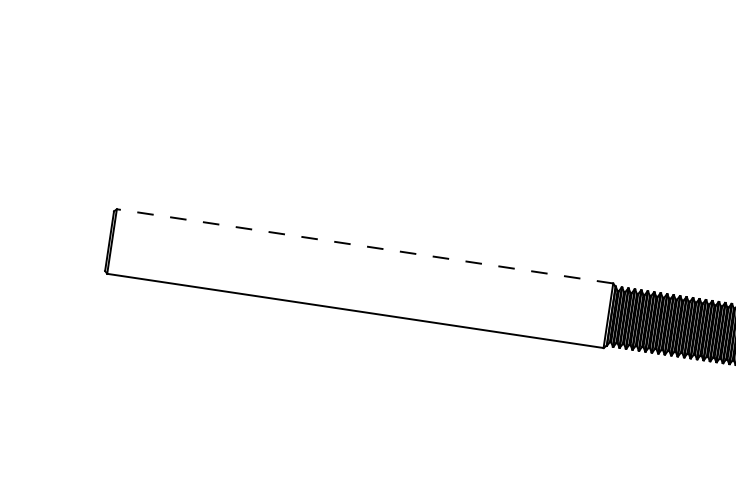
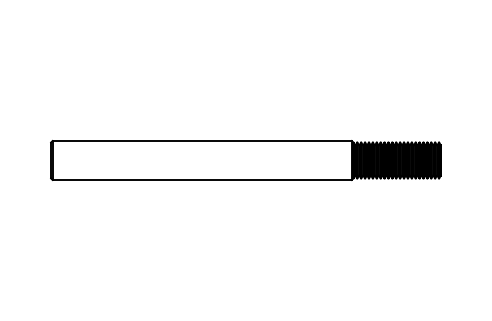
line: (365, 247) -> (202, 141), dashed -> solid

